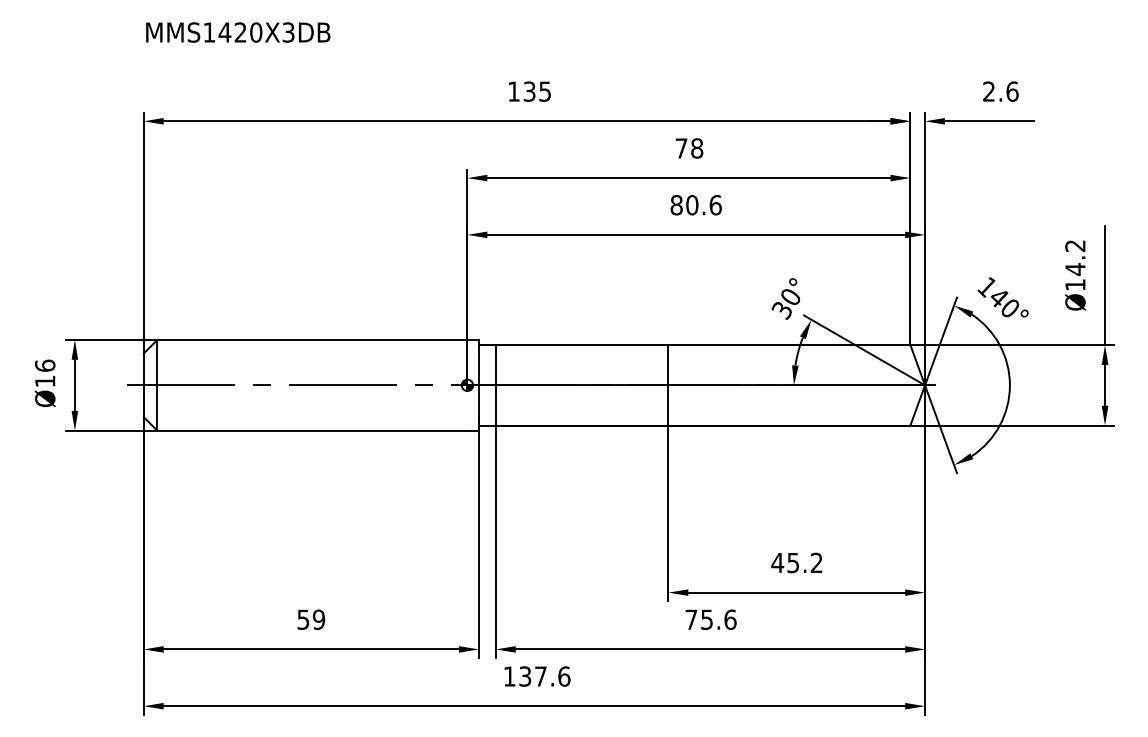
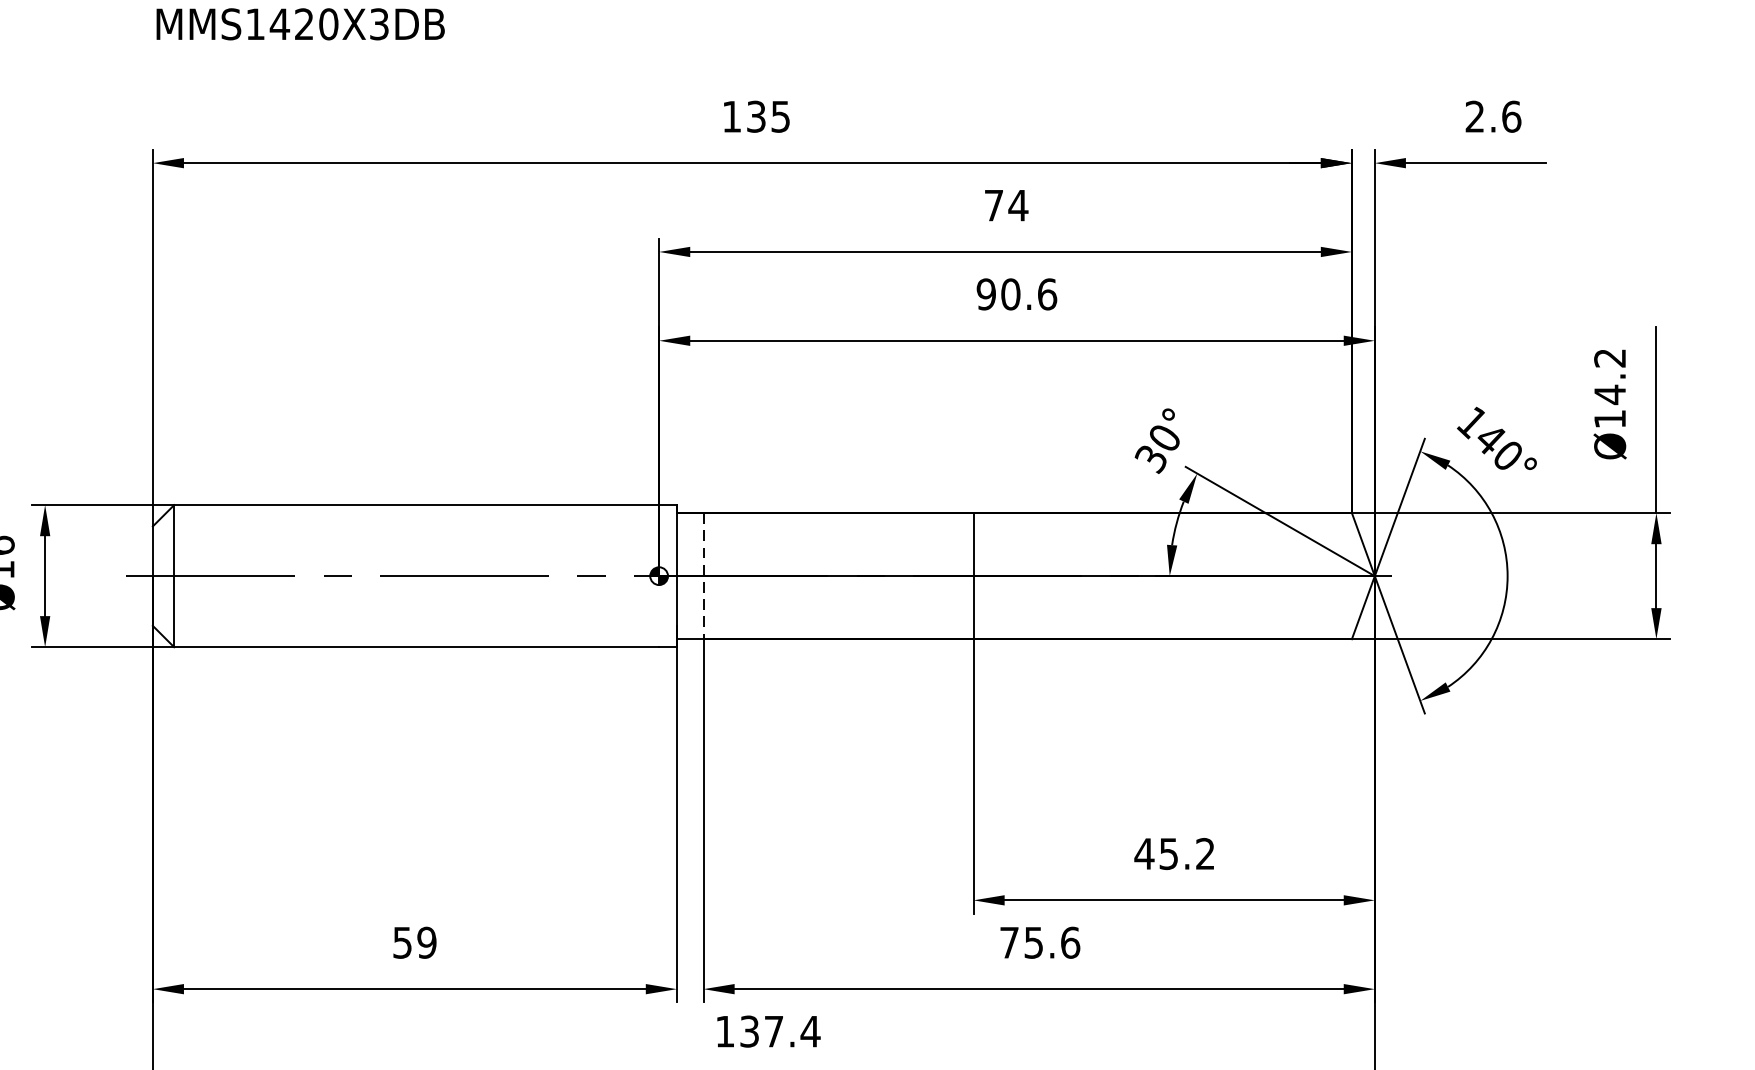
text: (696, 148) -> (1017, 205), 78 -> 74
text: (676, 205) -> (986, 294), 80.6 -> 90.6
line: (495, 385) -> (703, 576), solid -> dashed
text: (563, 676) -> (809, 1031), 137.6 -> 137.4

